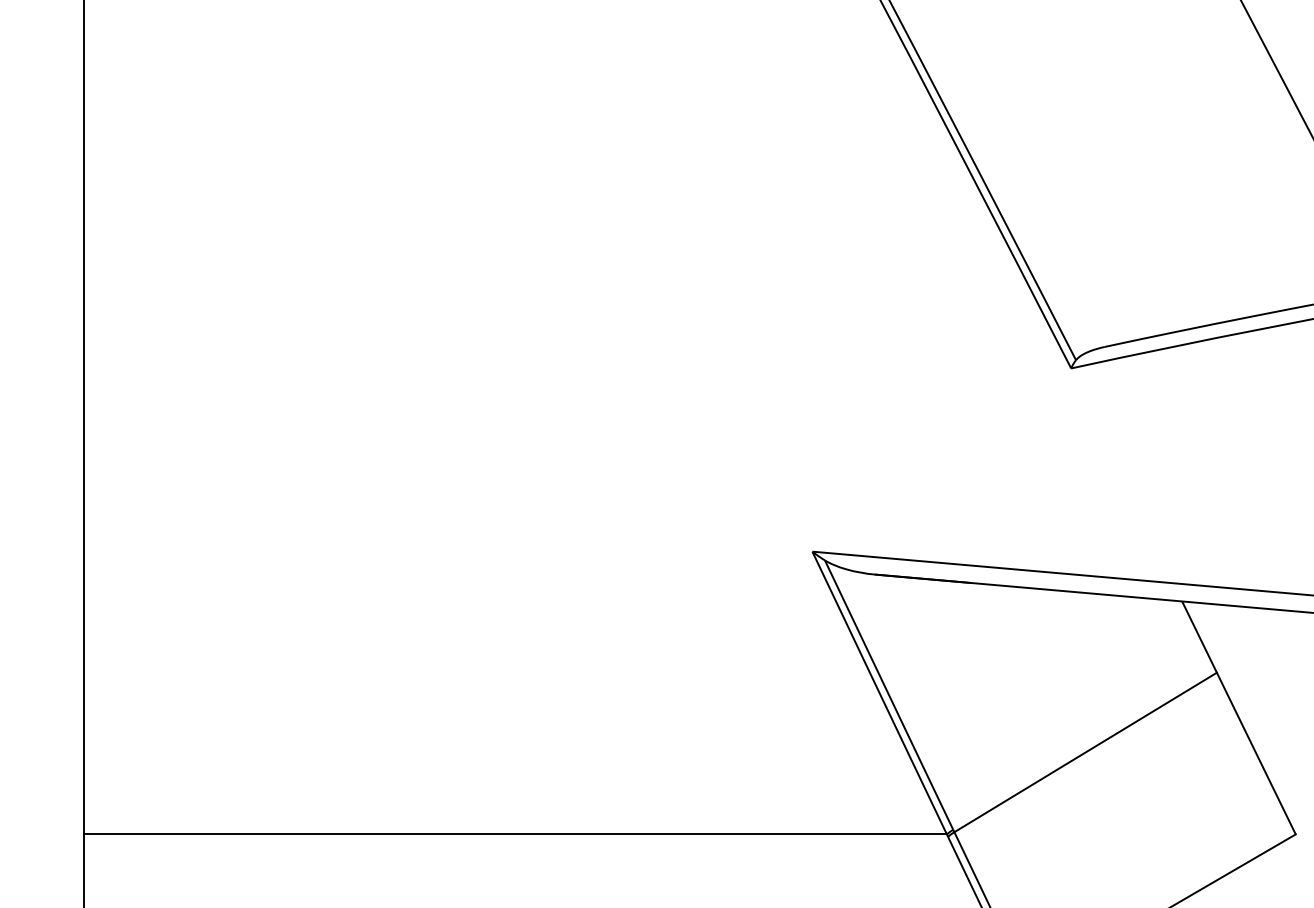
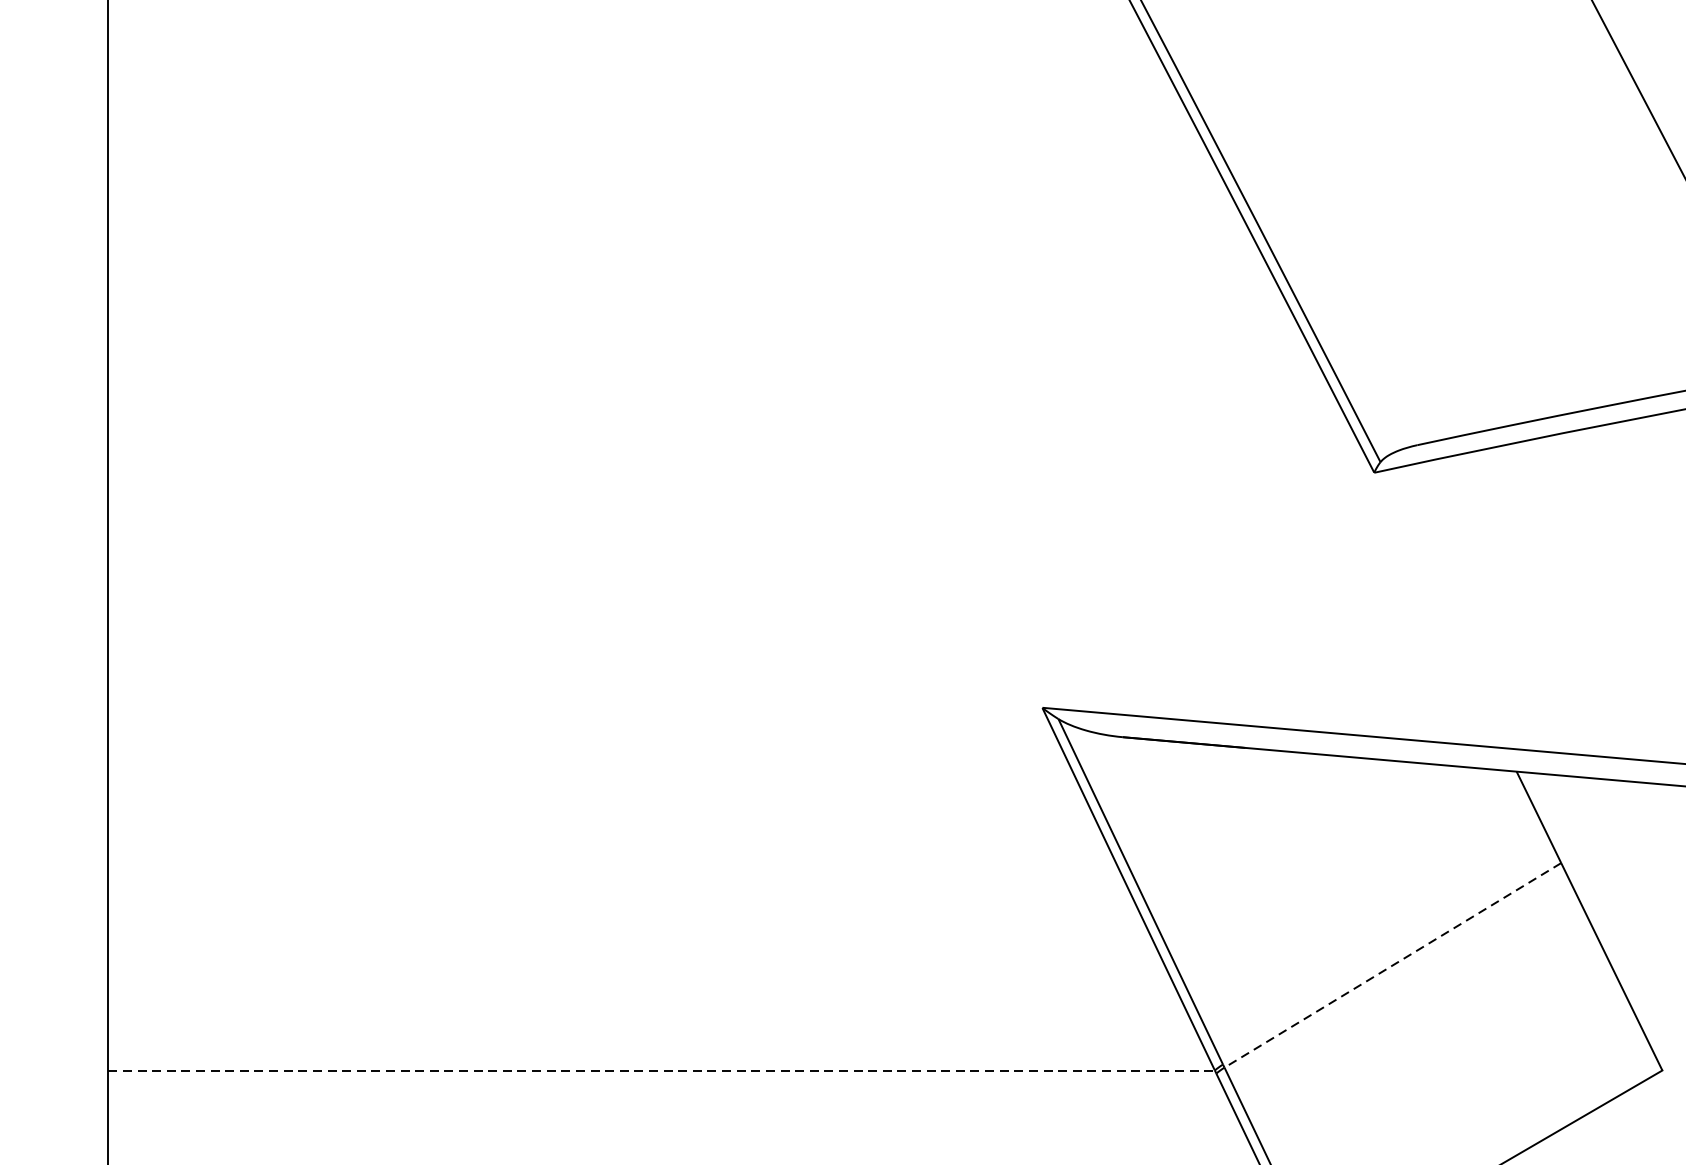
line: (1085, 752) -> (1392, 965), solid -> dashed
line: (516, 834) -> (662, 1070), solid -> dashed

